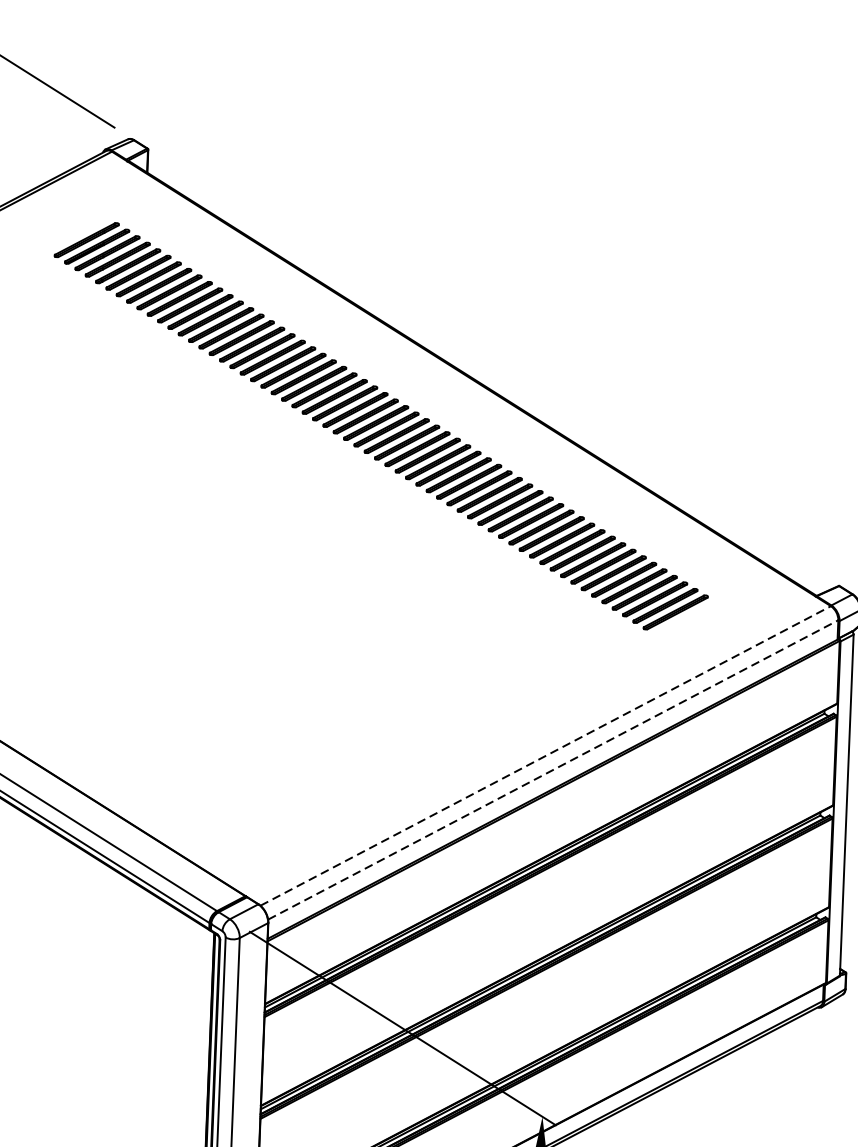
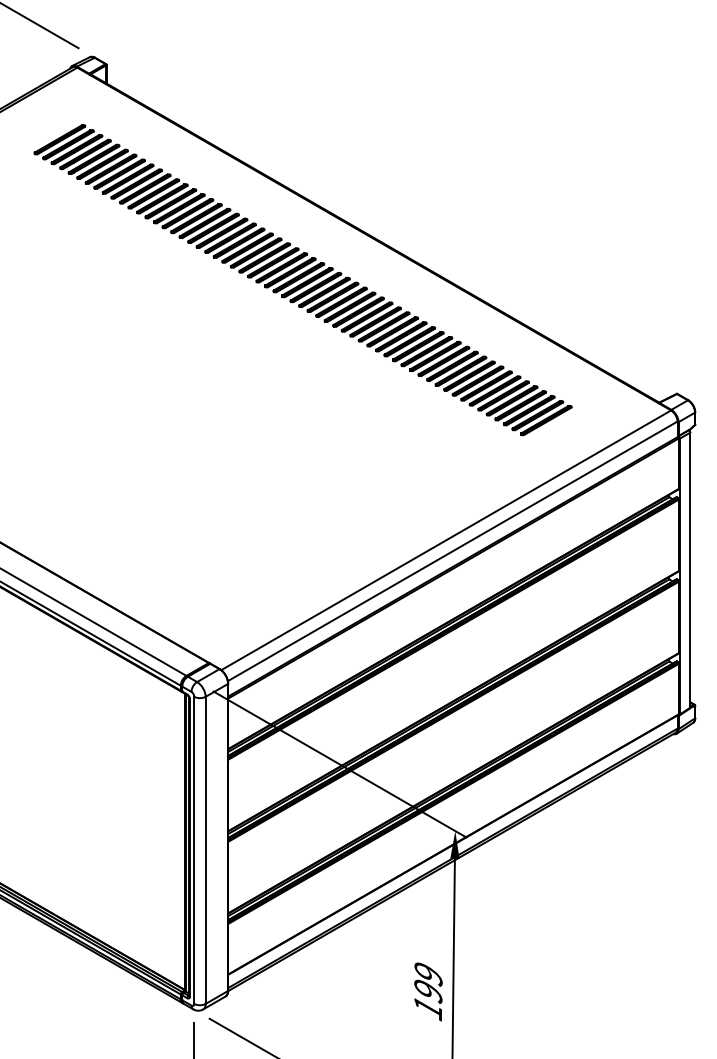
line: (546, 756) -> (446, 540), dashed -> solid
line: (552, 770) -> (452, 551), dashed -> solid

